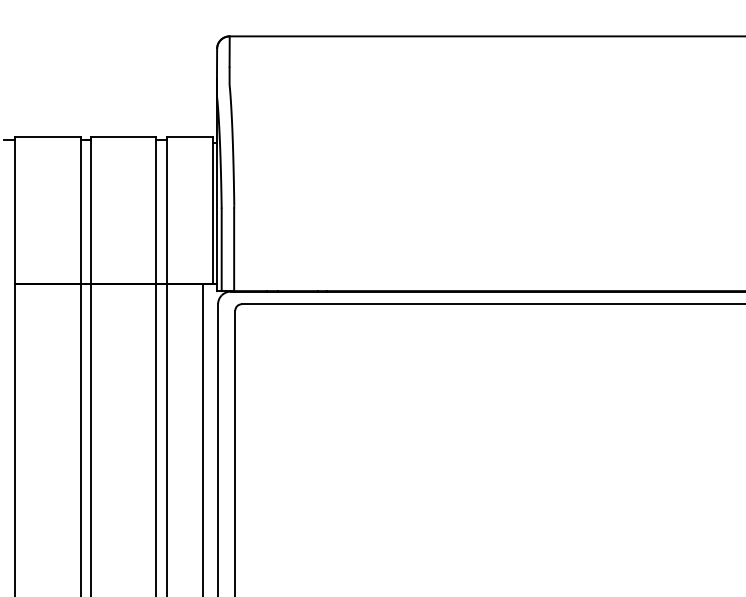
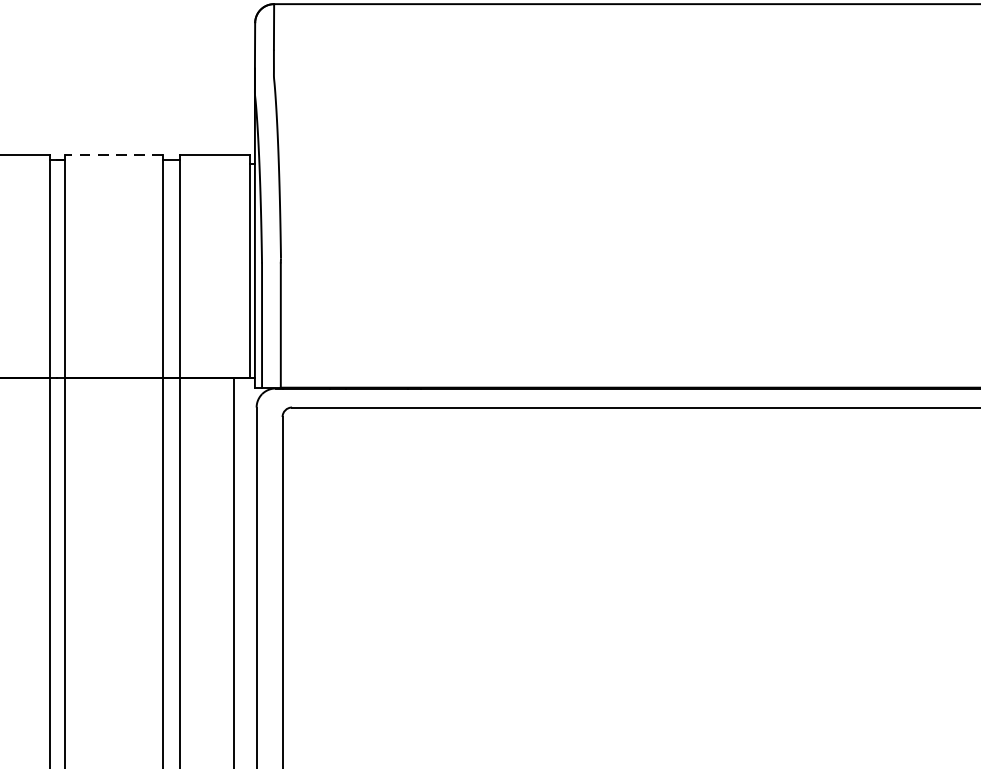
line: (123, 136) -> (114, 154), solid -> dashed

